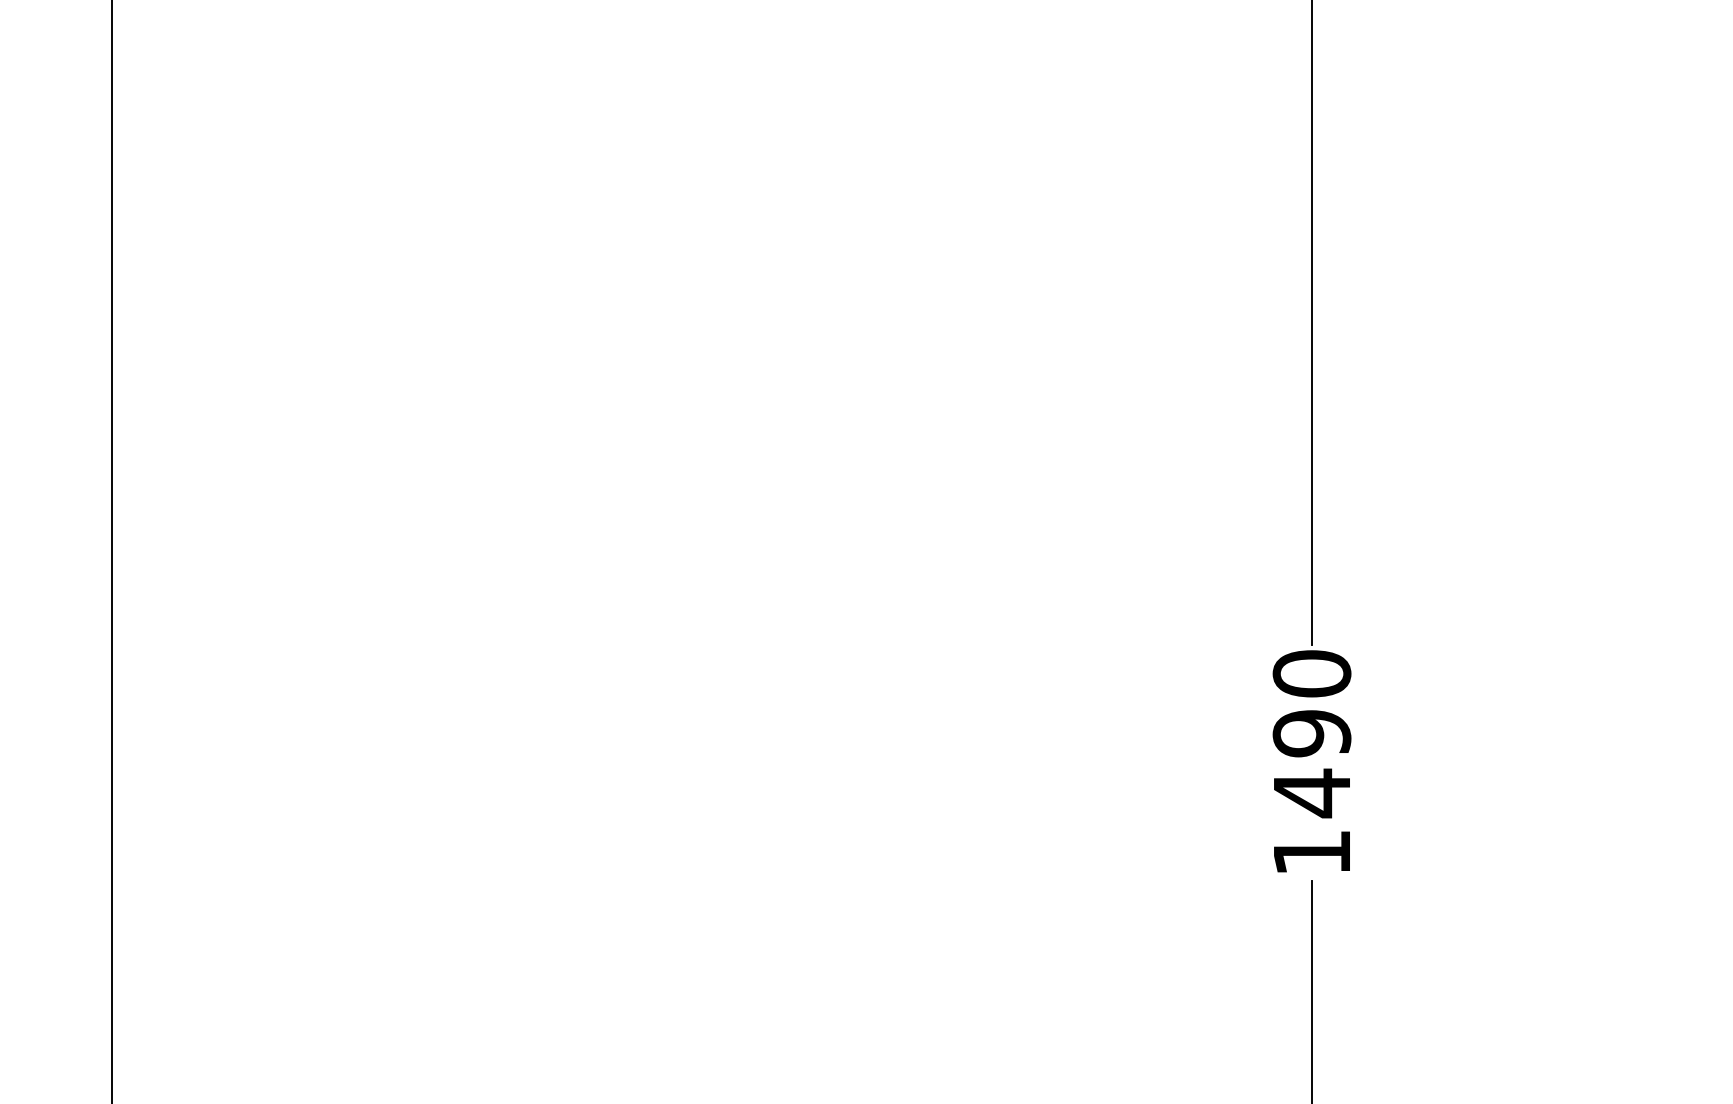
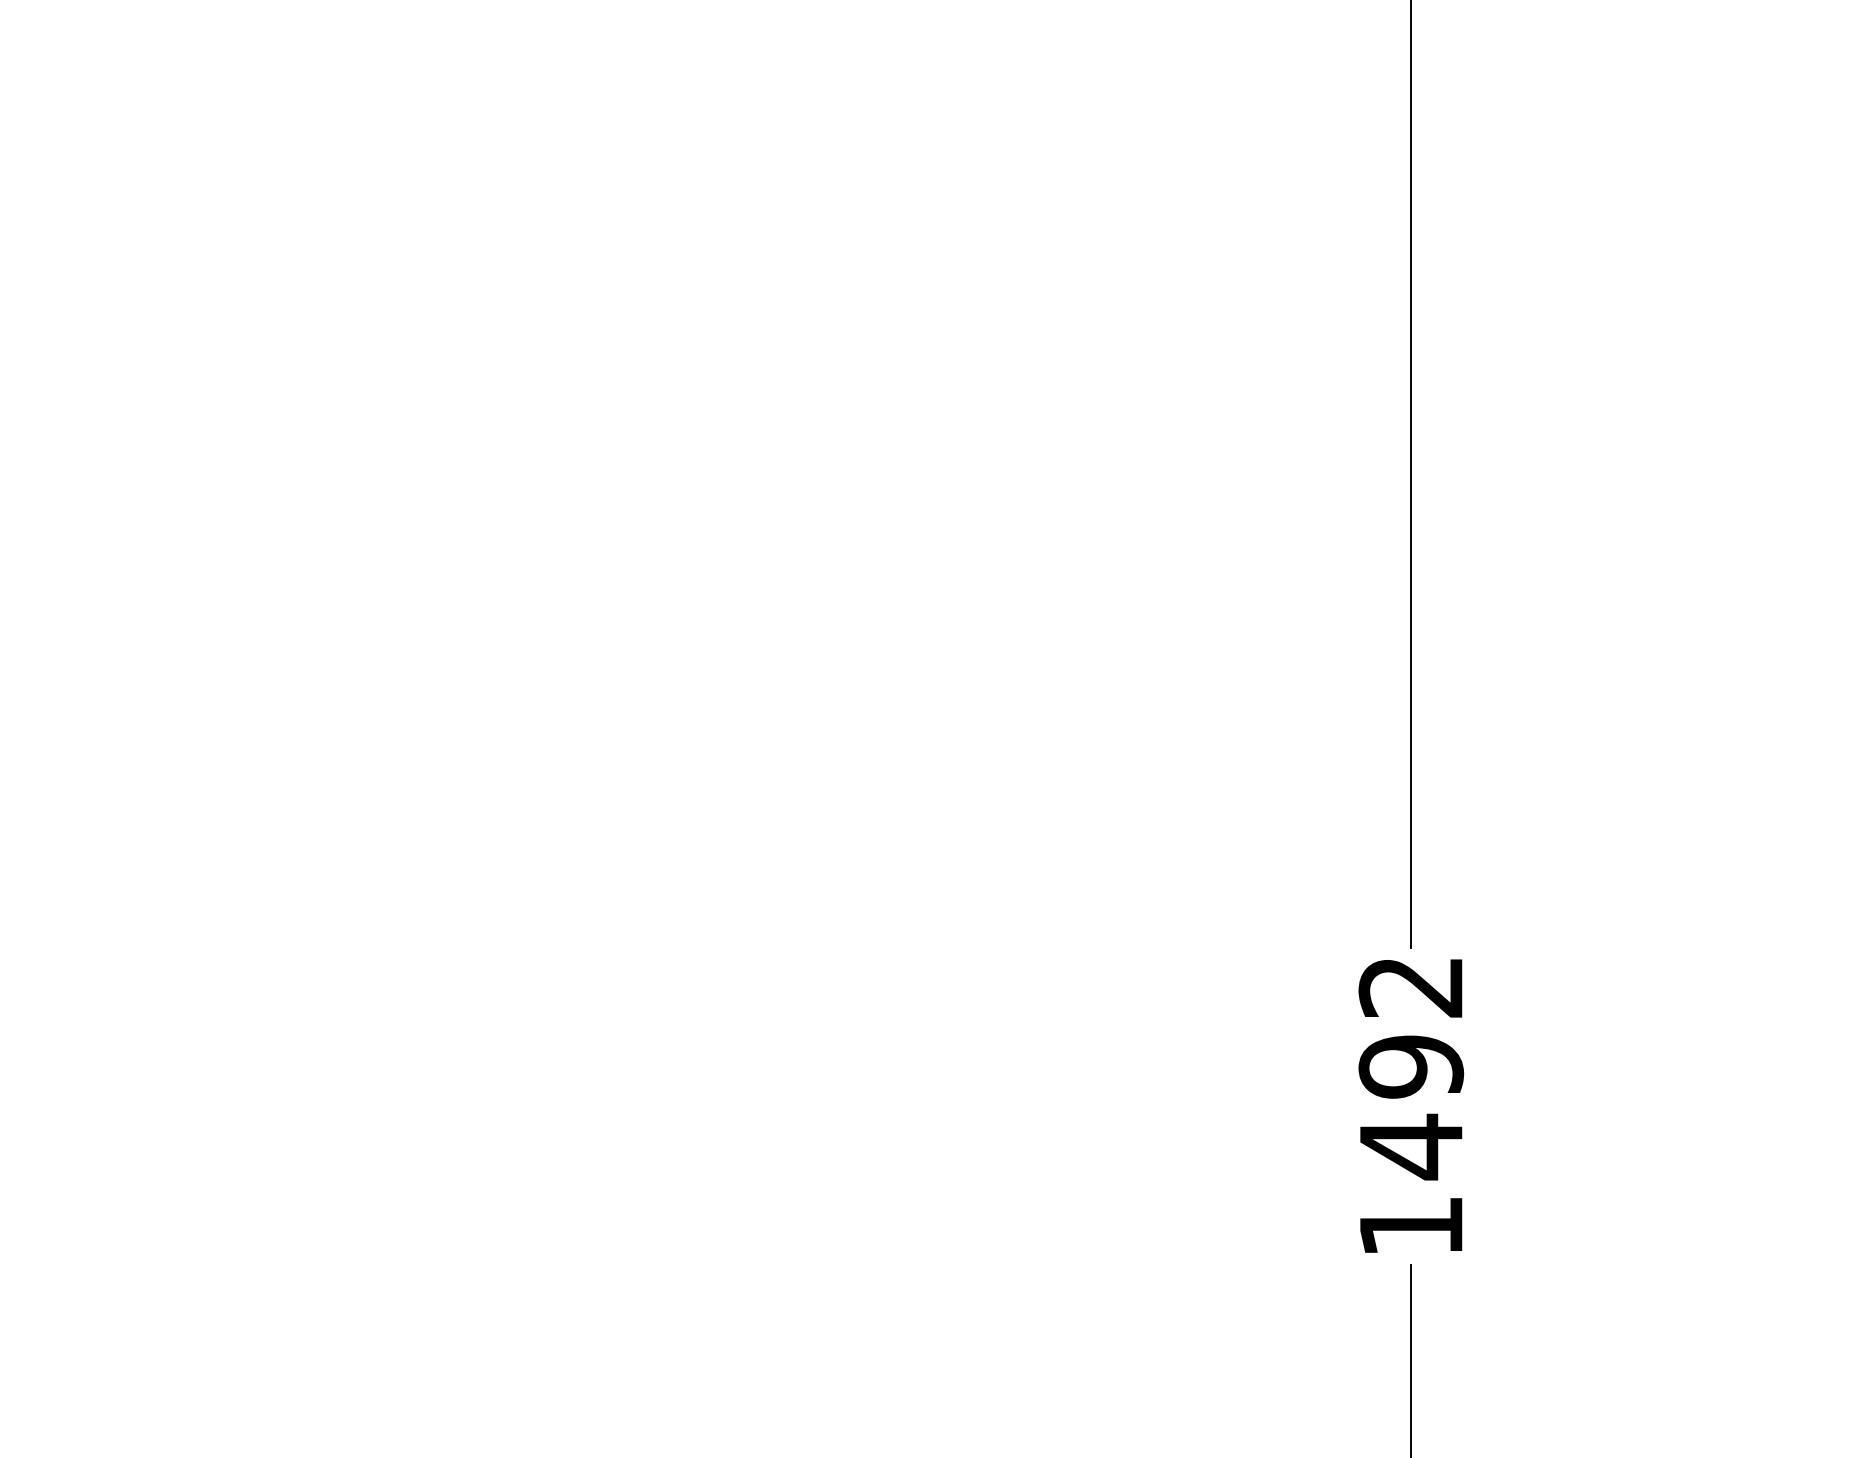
text: (1311, 673) -> (1410, 986), 1490 -> 1492

